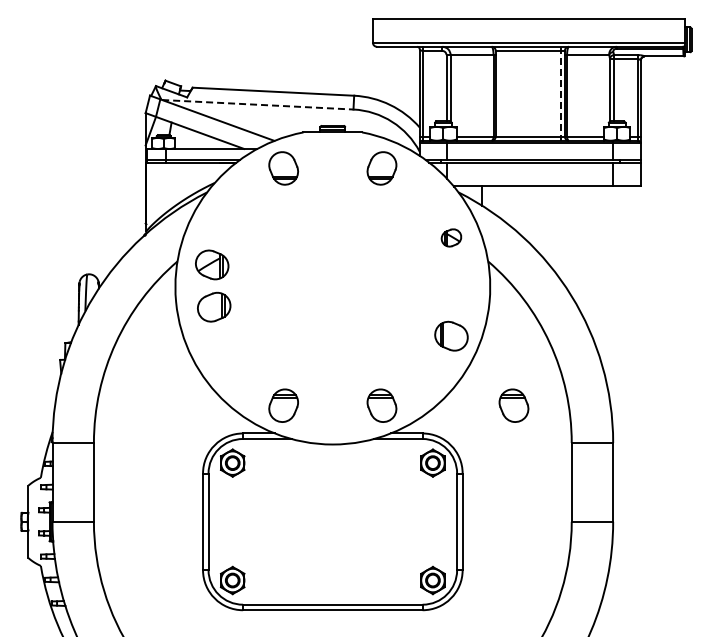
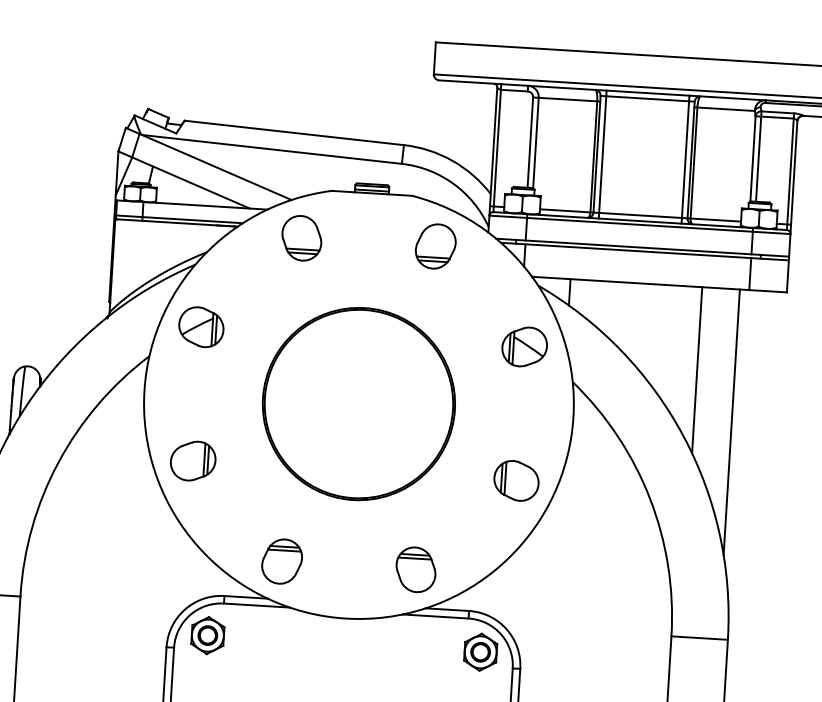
line: (499, 93) -> (602, 154), added
line: (560, 93) -> (685, 159), dashed -> solid
line: (257, 104) -> (271, 149), dashed -> solid
part: (451, 237) -> (524, 346), size x1.67
line: (578, 247) -> (696, 370), added
part: (212, 264) -> (201, 326), moved
line: (606, 283) -> (732, 421), added
part: (332, 286) -> (358, 403), added
part: (214, 306) -> (193, 460), moved
part: (513, 405) -> (595, 580), removed

